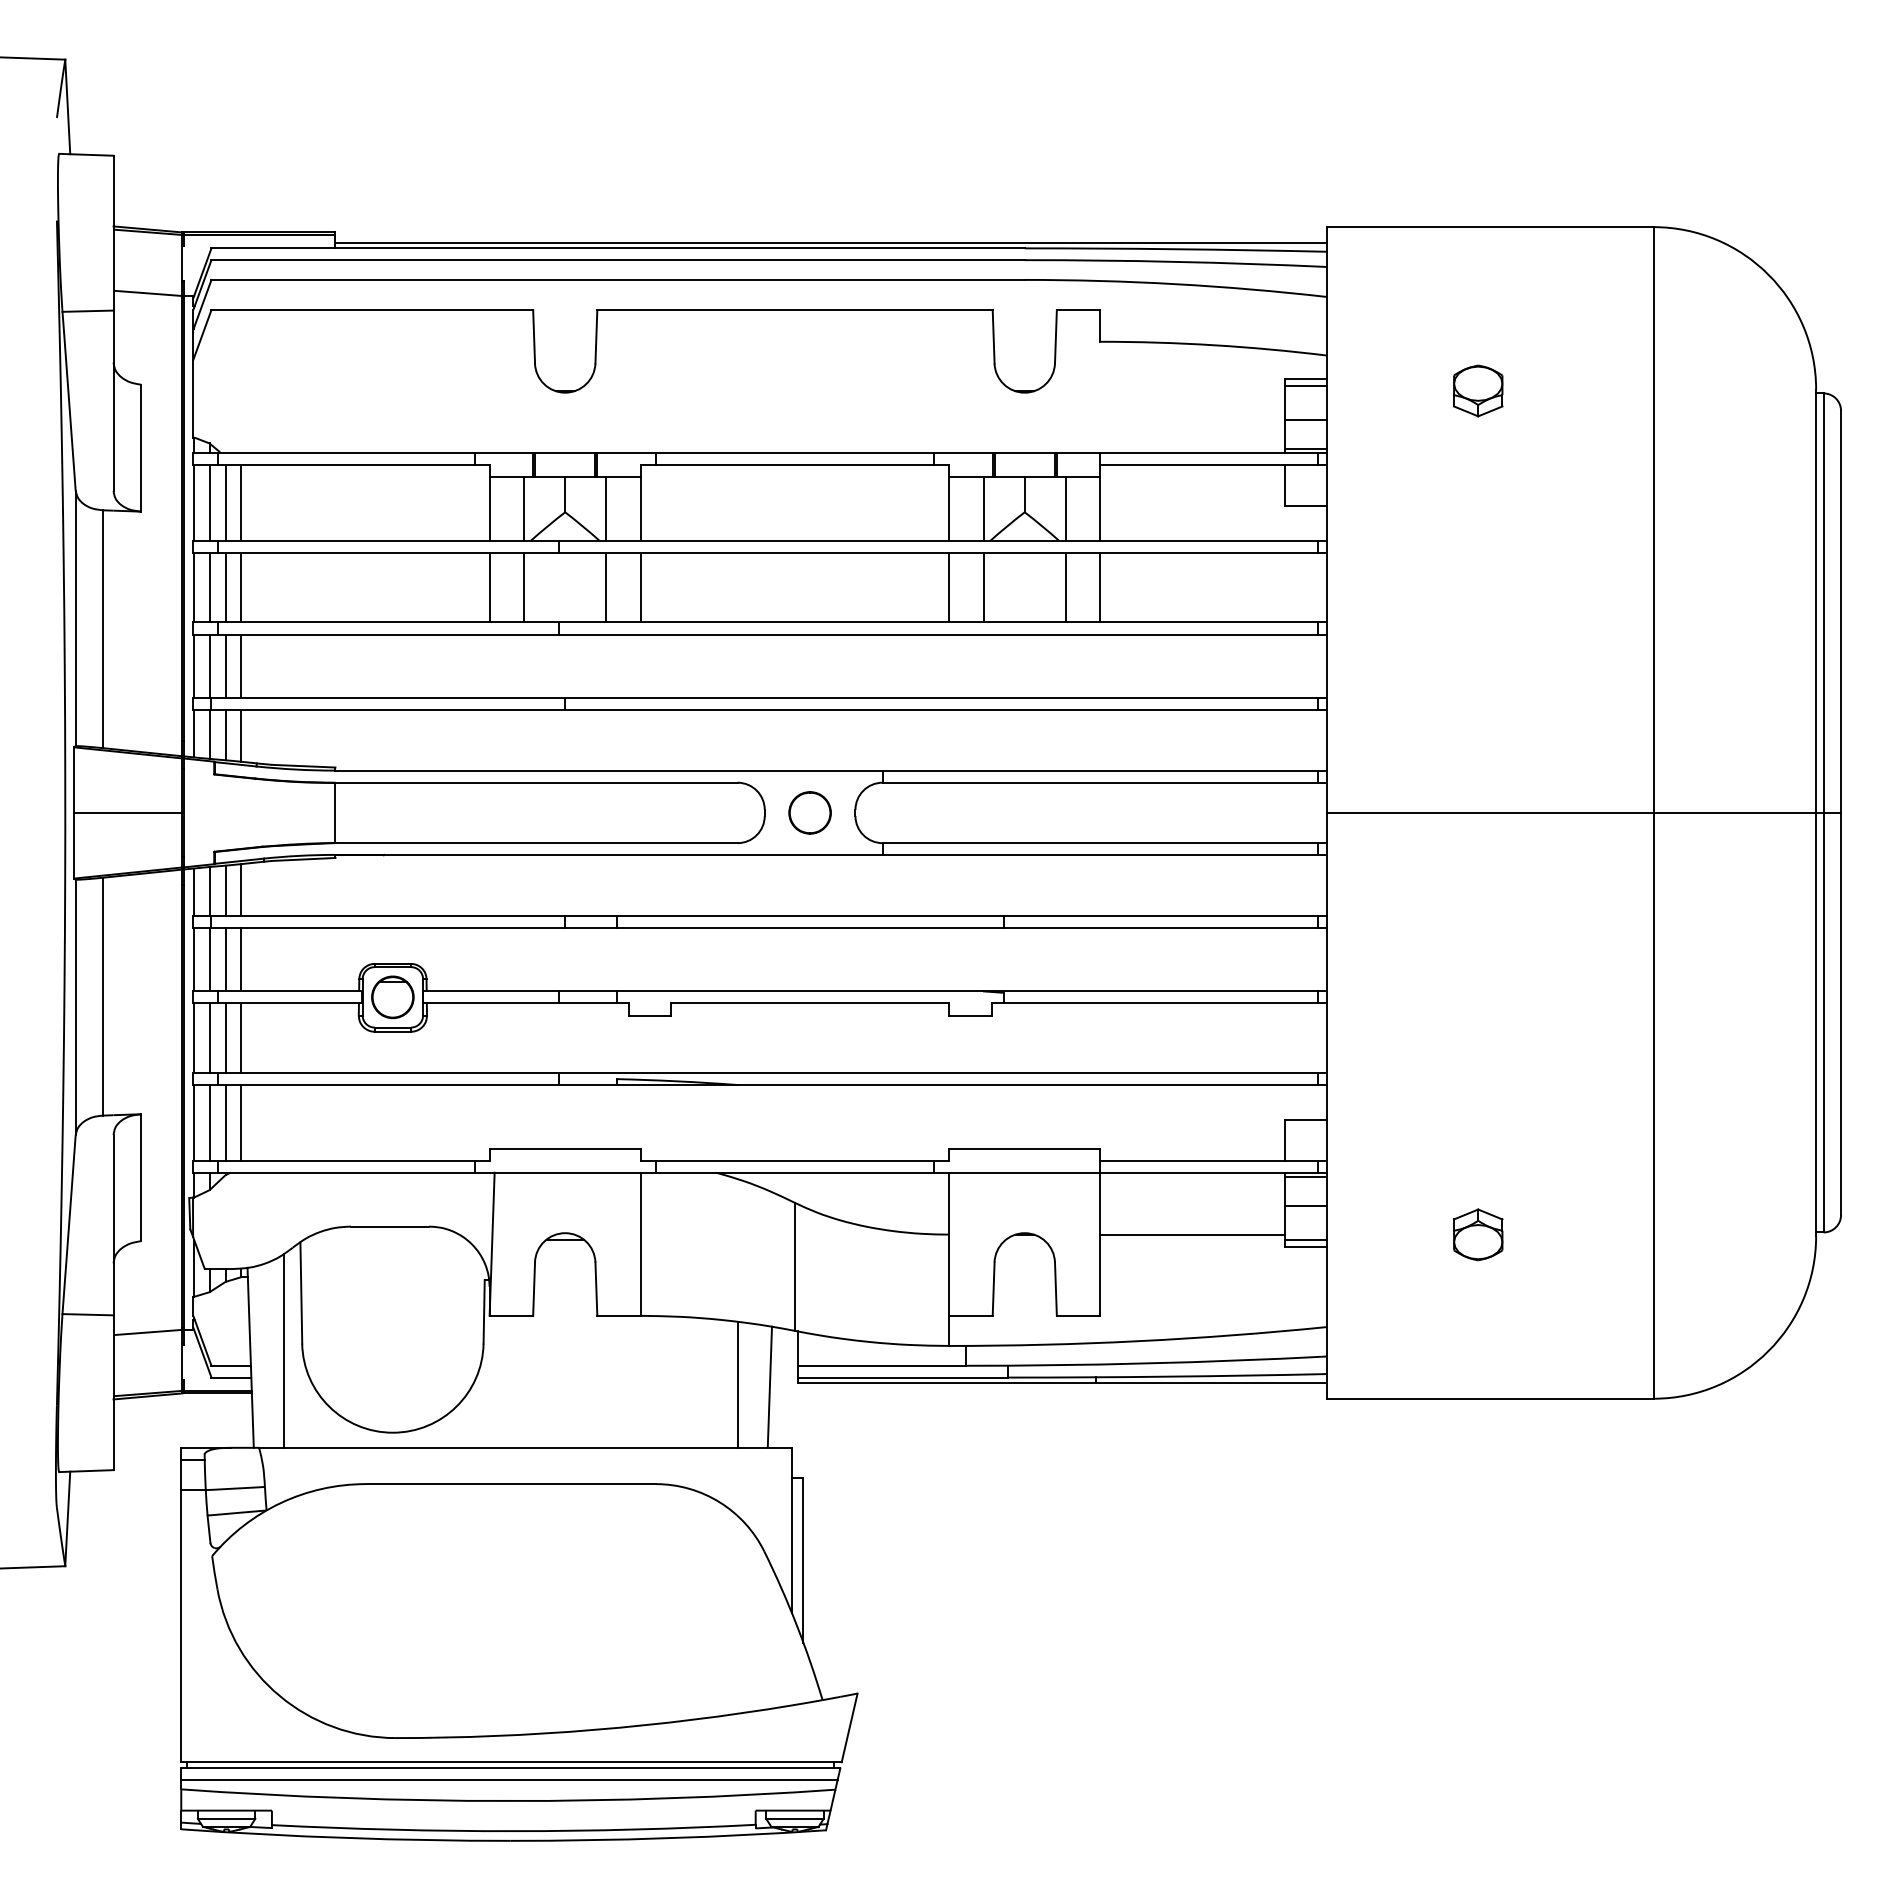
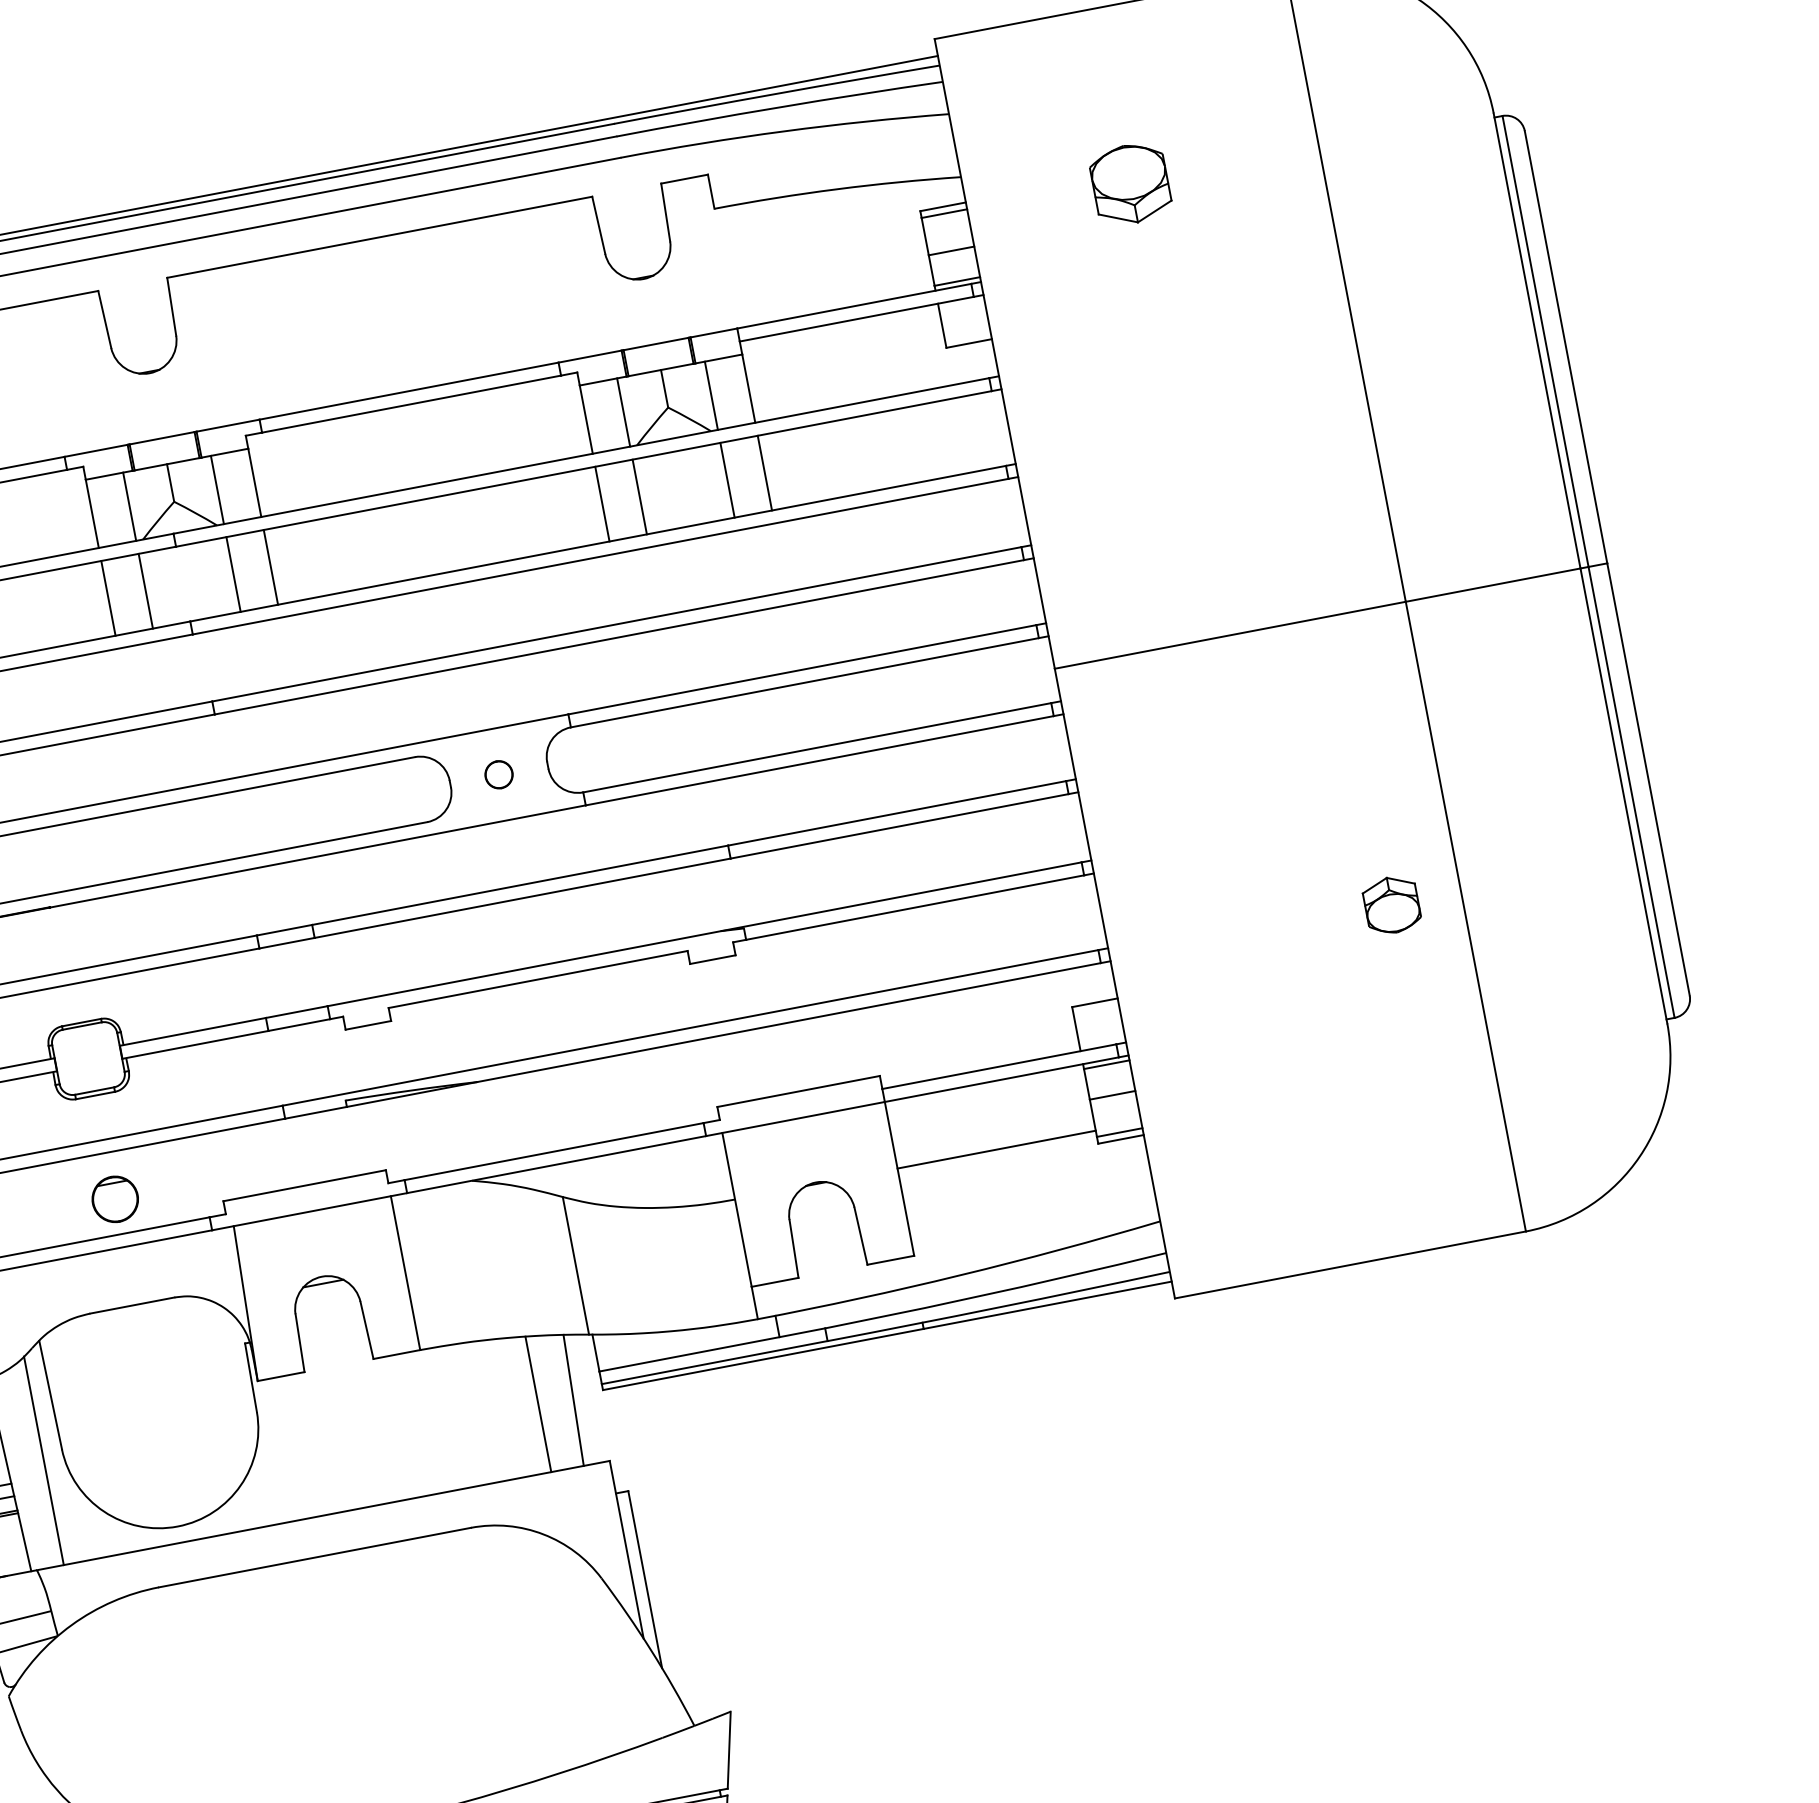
part: (1478, 390) -> (1130, 183), size x1.4
part: (809, 812) -> (498, 774), size x0.6
part: (392, 997) -> (114, 1199), moved
part: (1478, 1234) -> (1392, 904), moved

